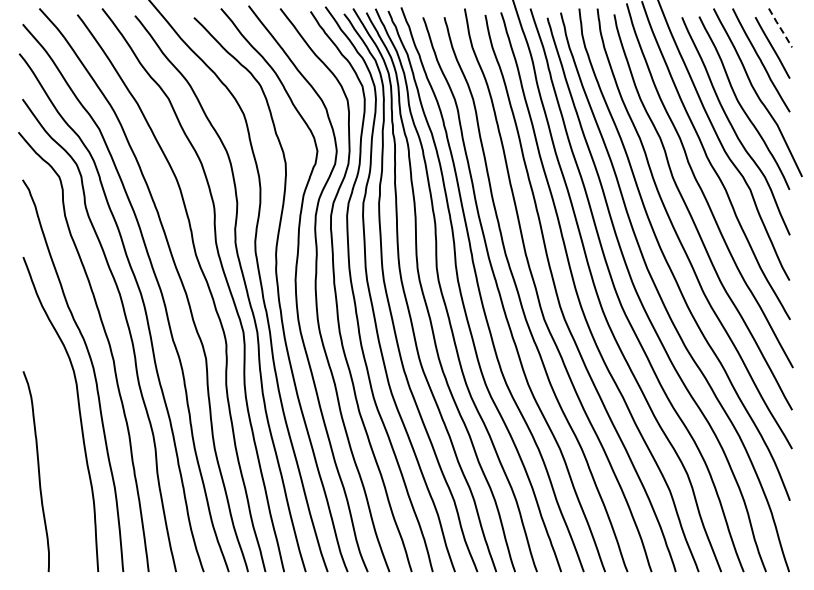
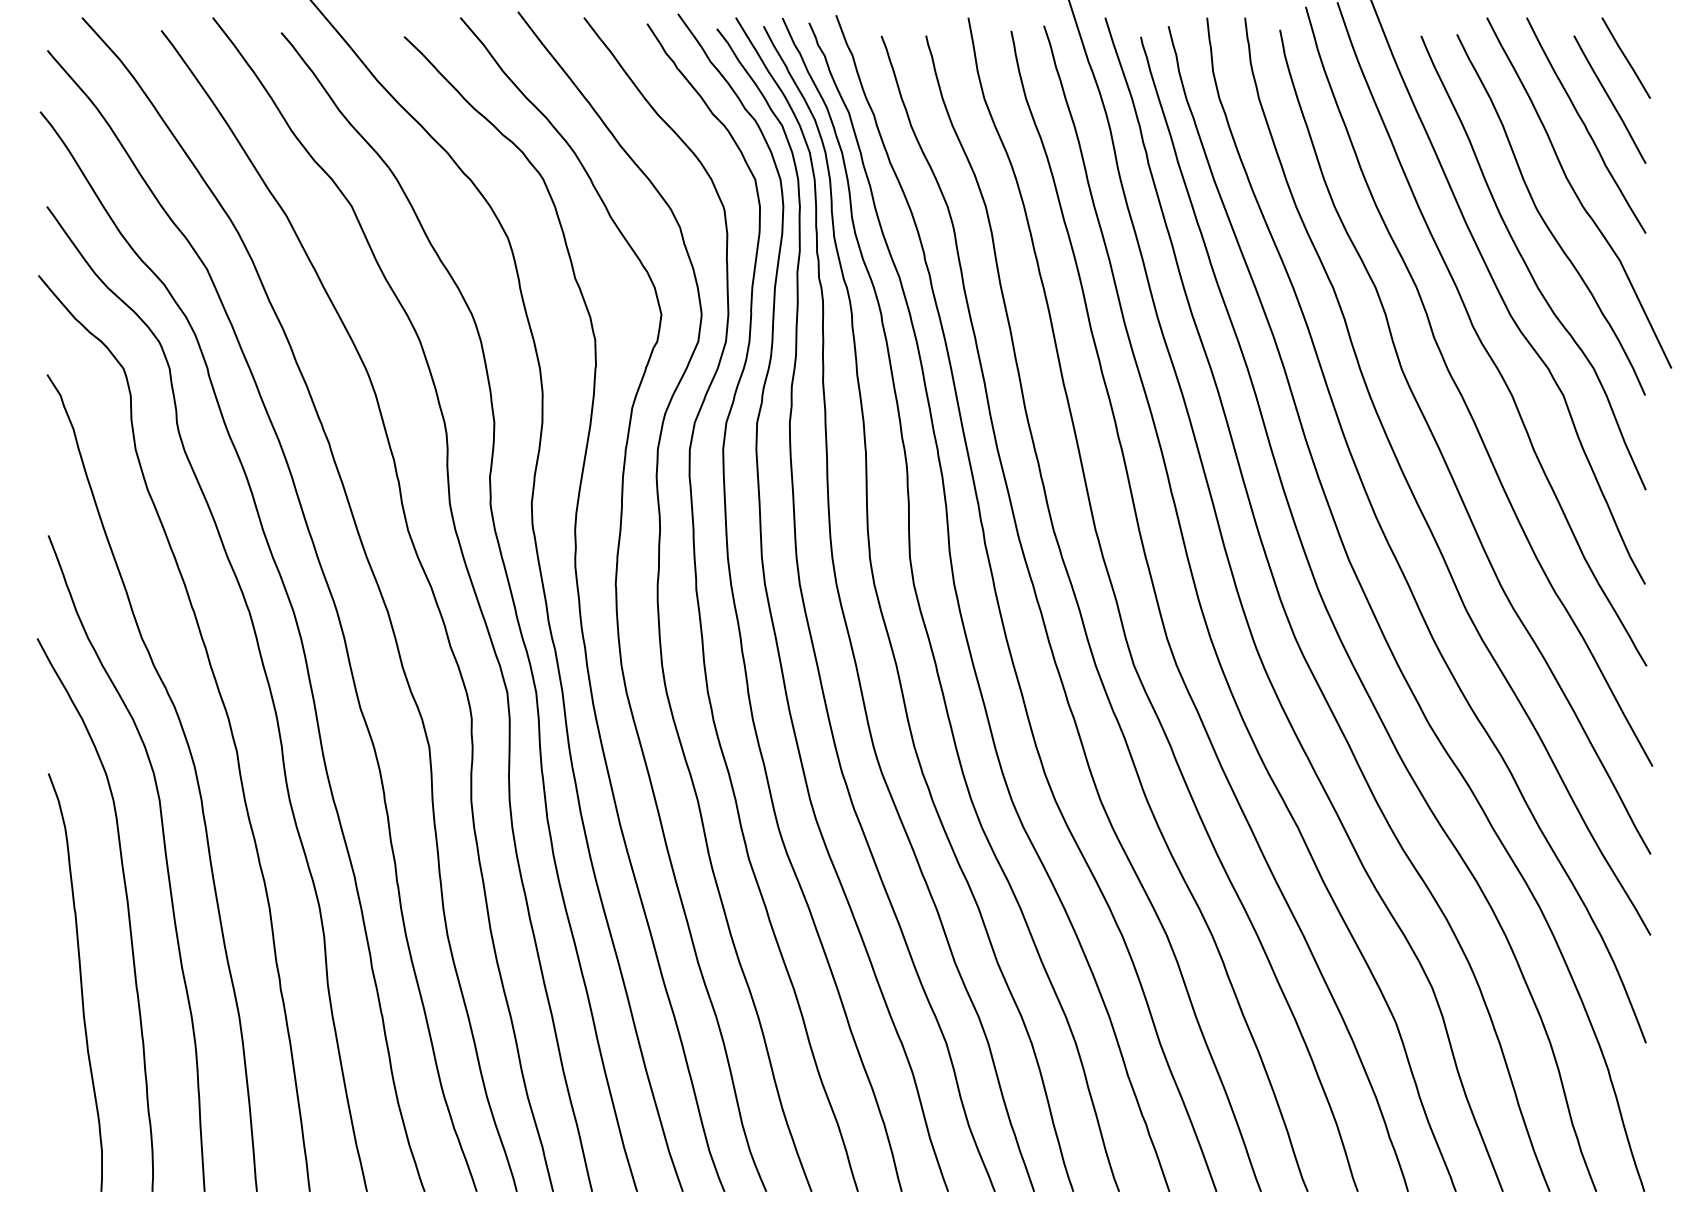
line: (780, 28) -> (1626, 59), dashed -> solid
curve: (60, 437) -> (125, 911), added

